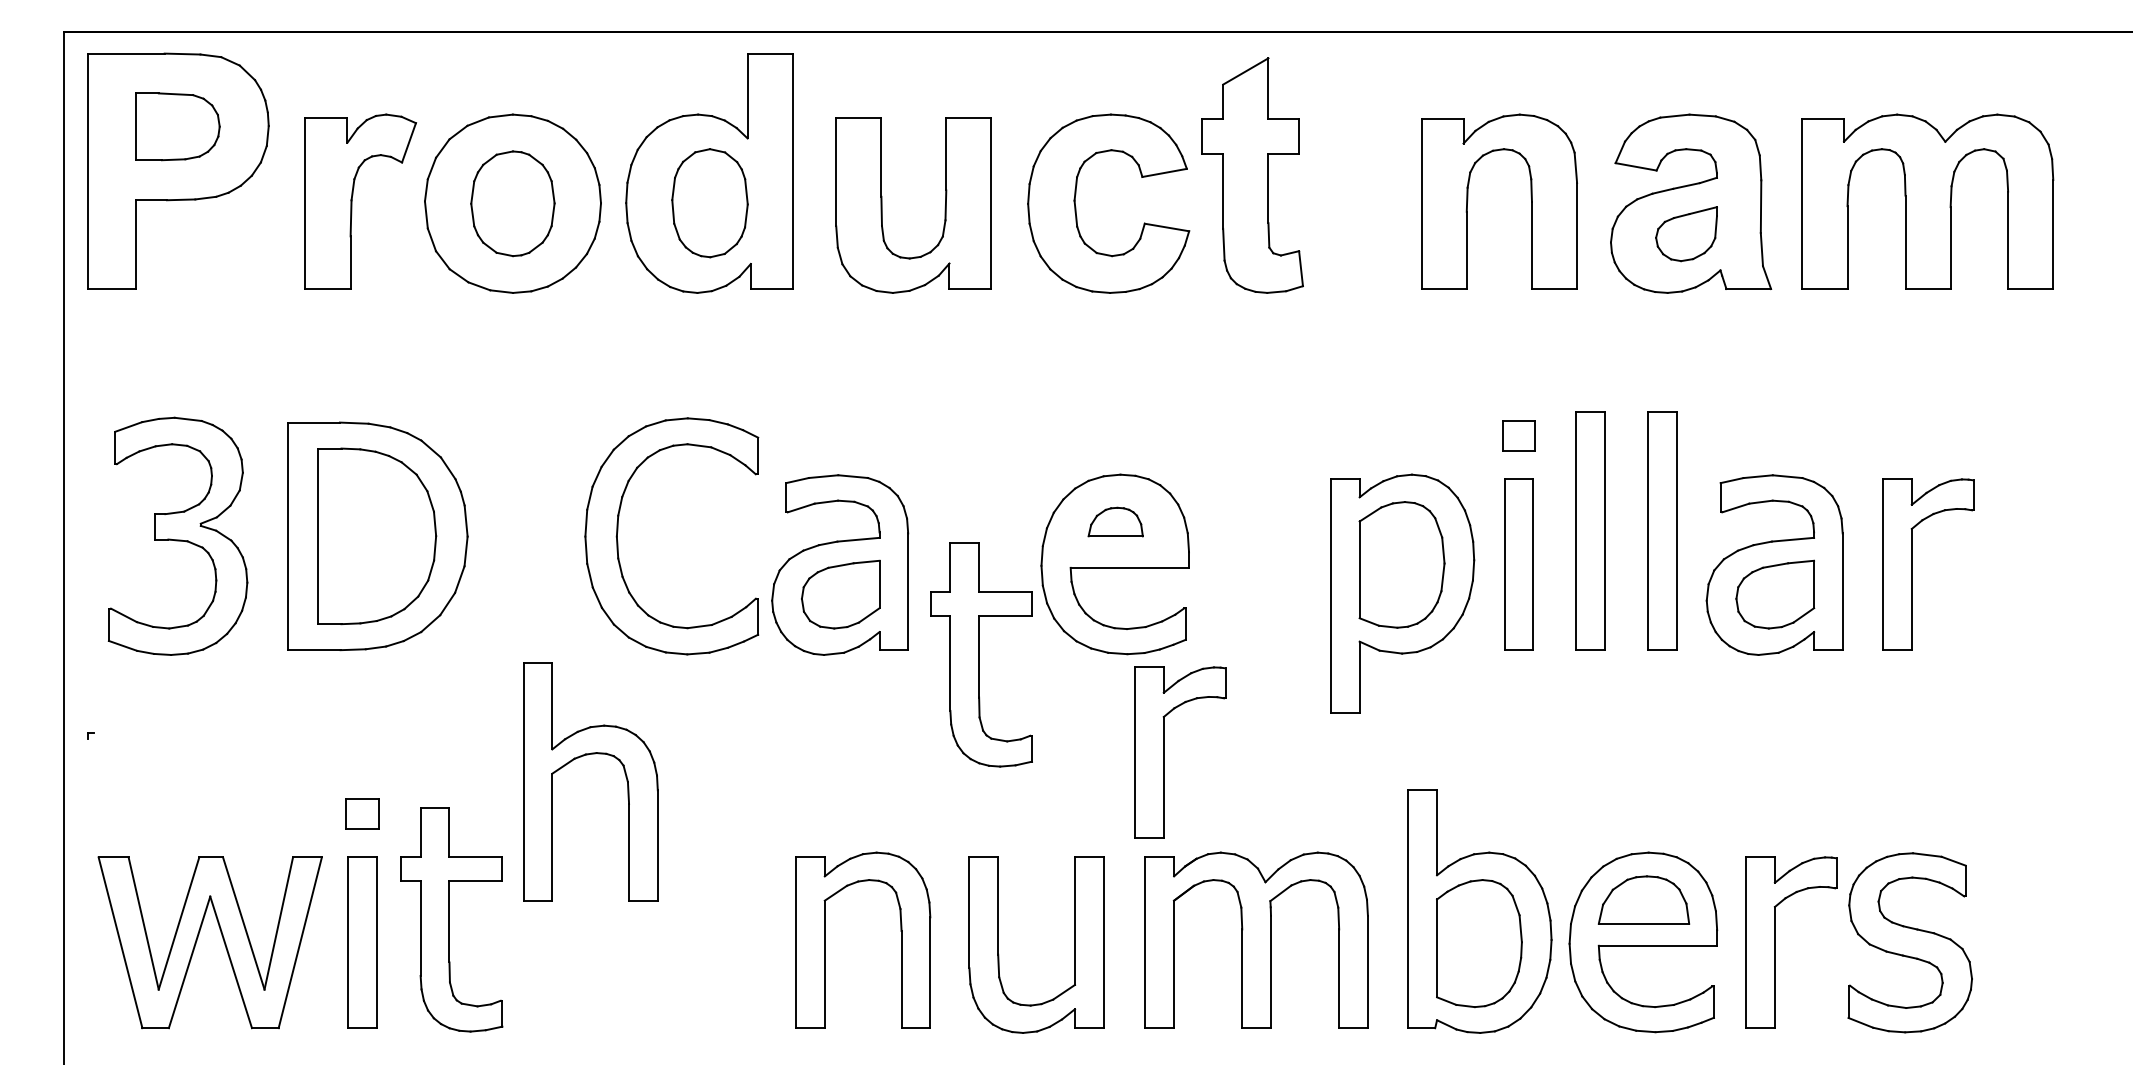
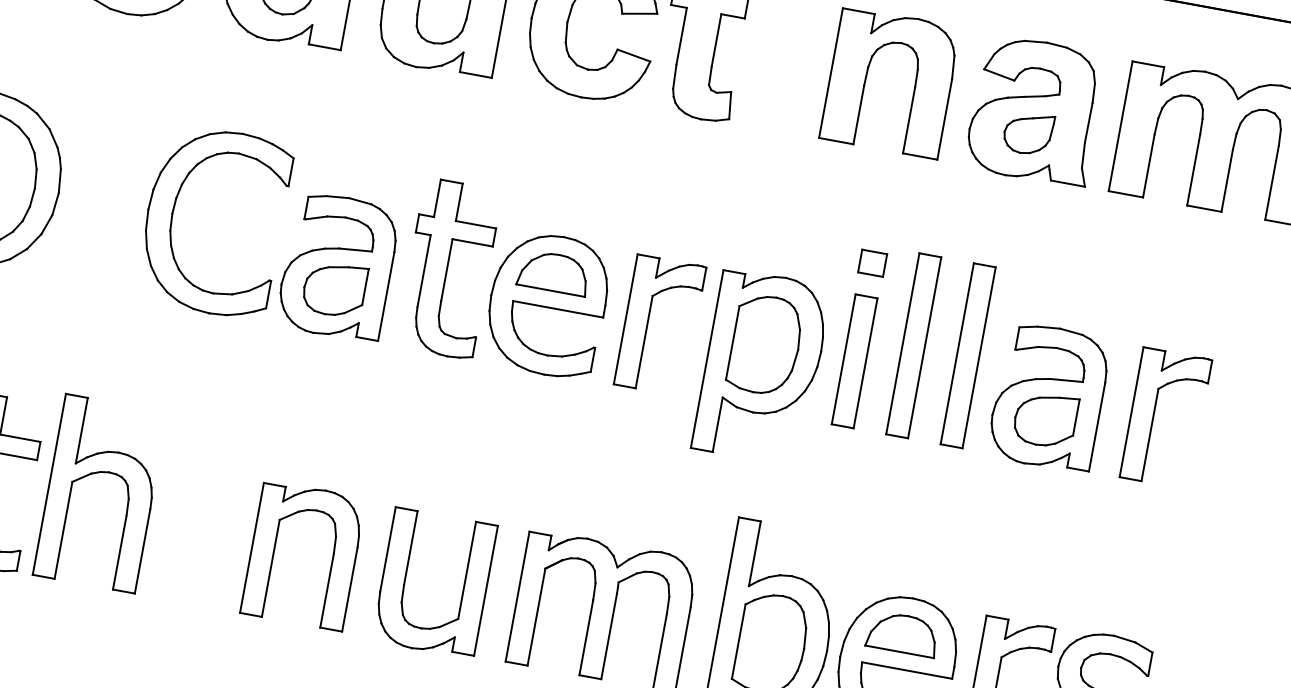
part: (1115, 521) -> (553, 272), size x1.67
part: (981, 654) -> (449, 268), moved
part: (1164, 752) -> (648, 323), moved
part: (581, 757) -> (96, 473), moved

